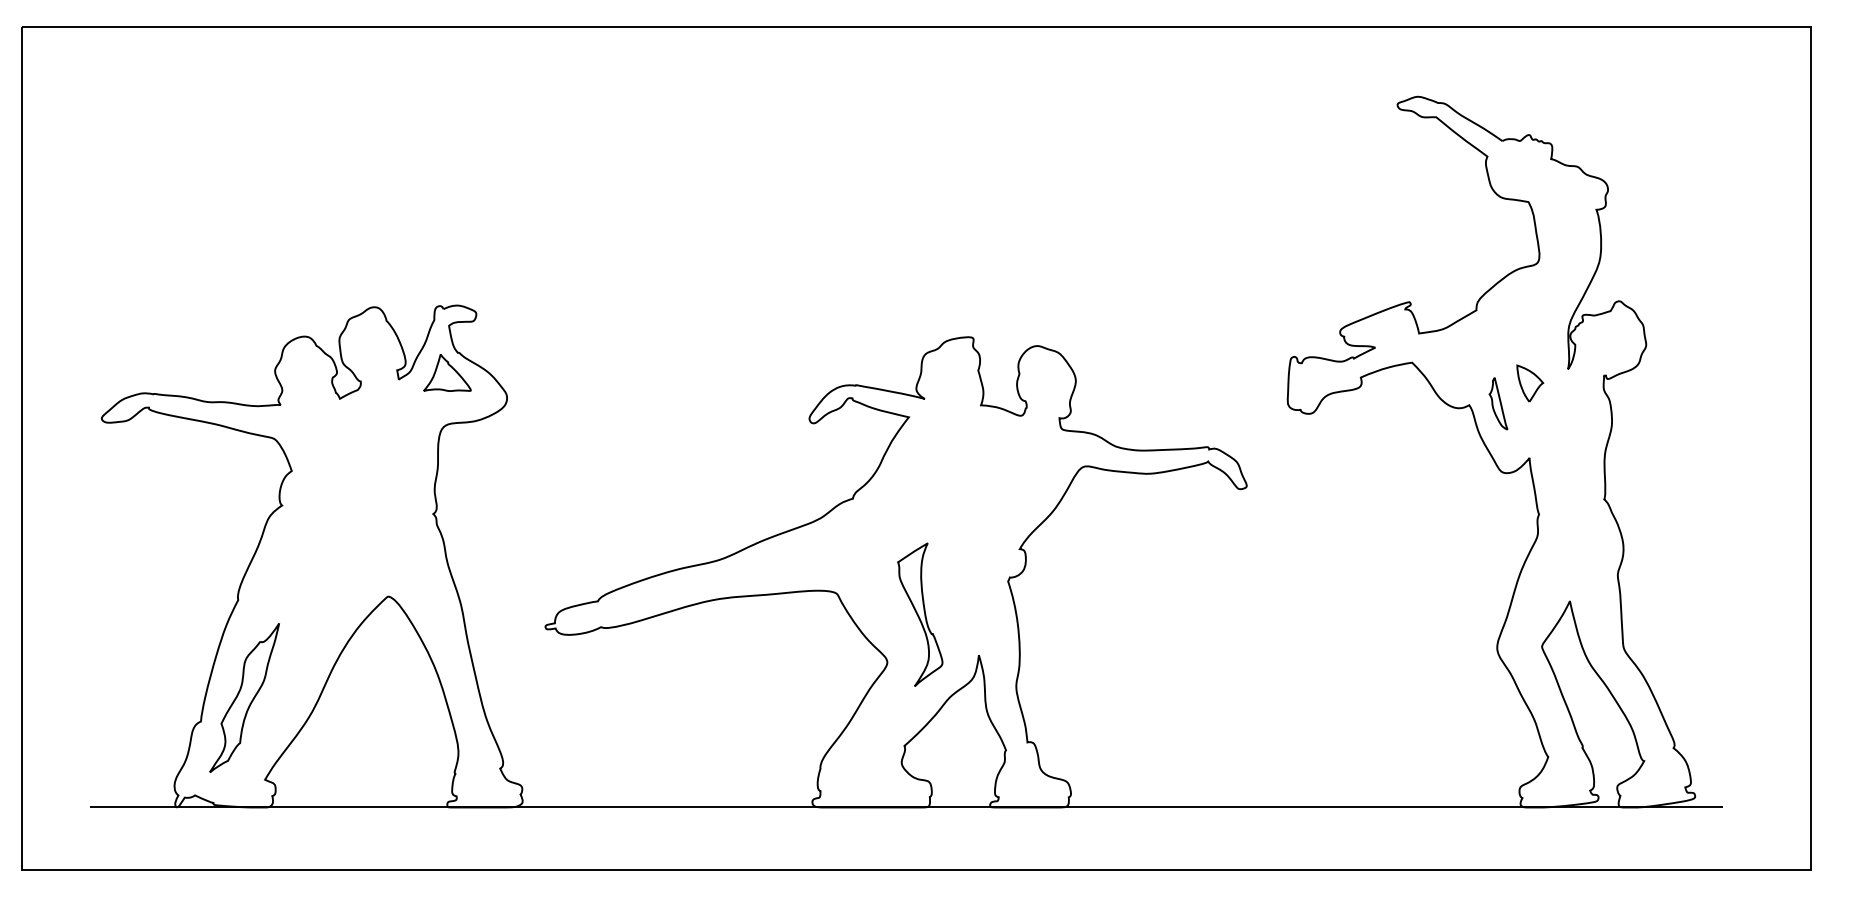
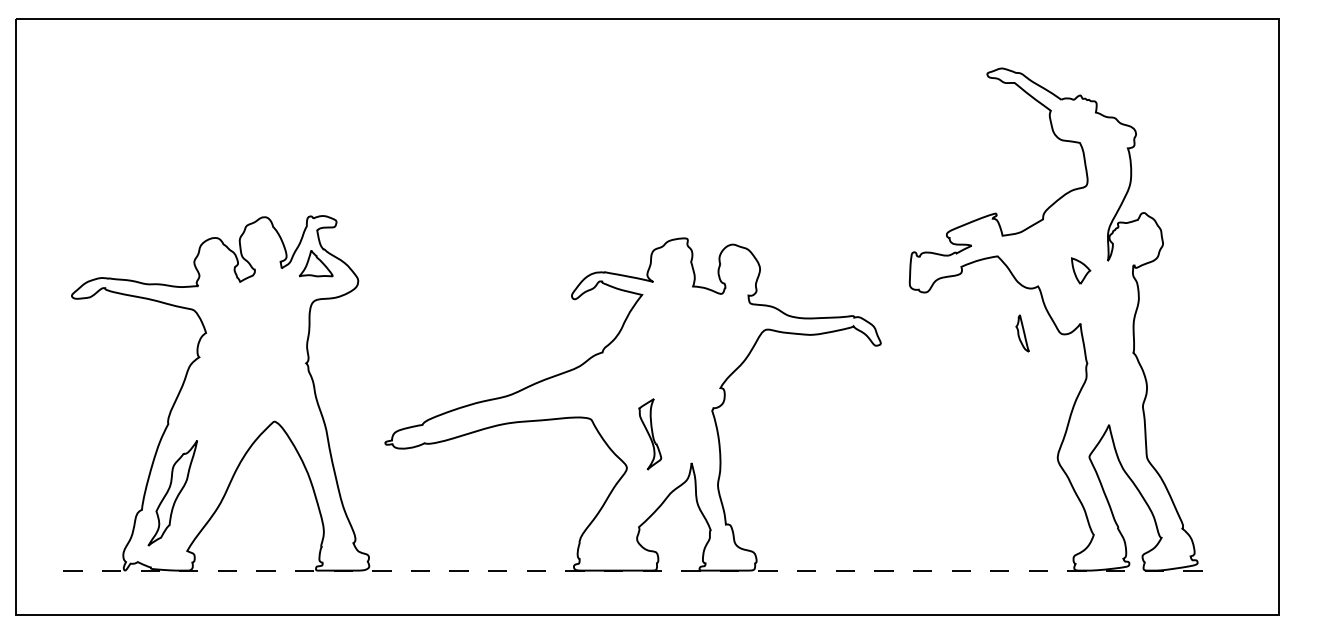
part: (1498, 403) -> (1022, 333), moved
part: (920, 614) -> (650, 434), size x0.7
line: (906, 807) -> (640, 570), solid -> dashed

